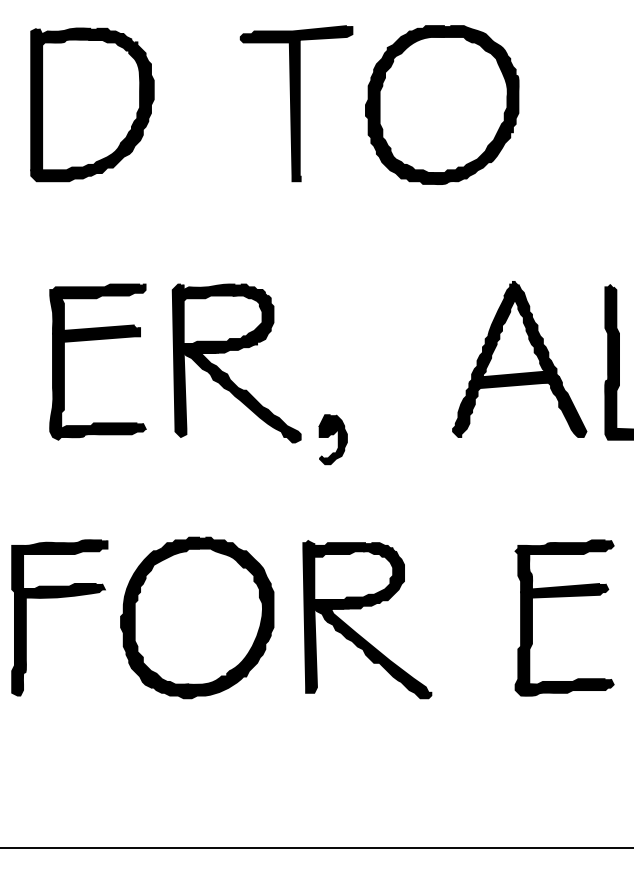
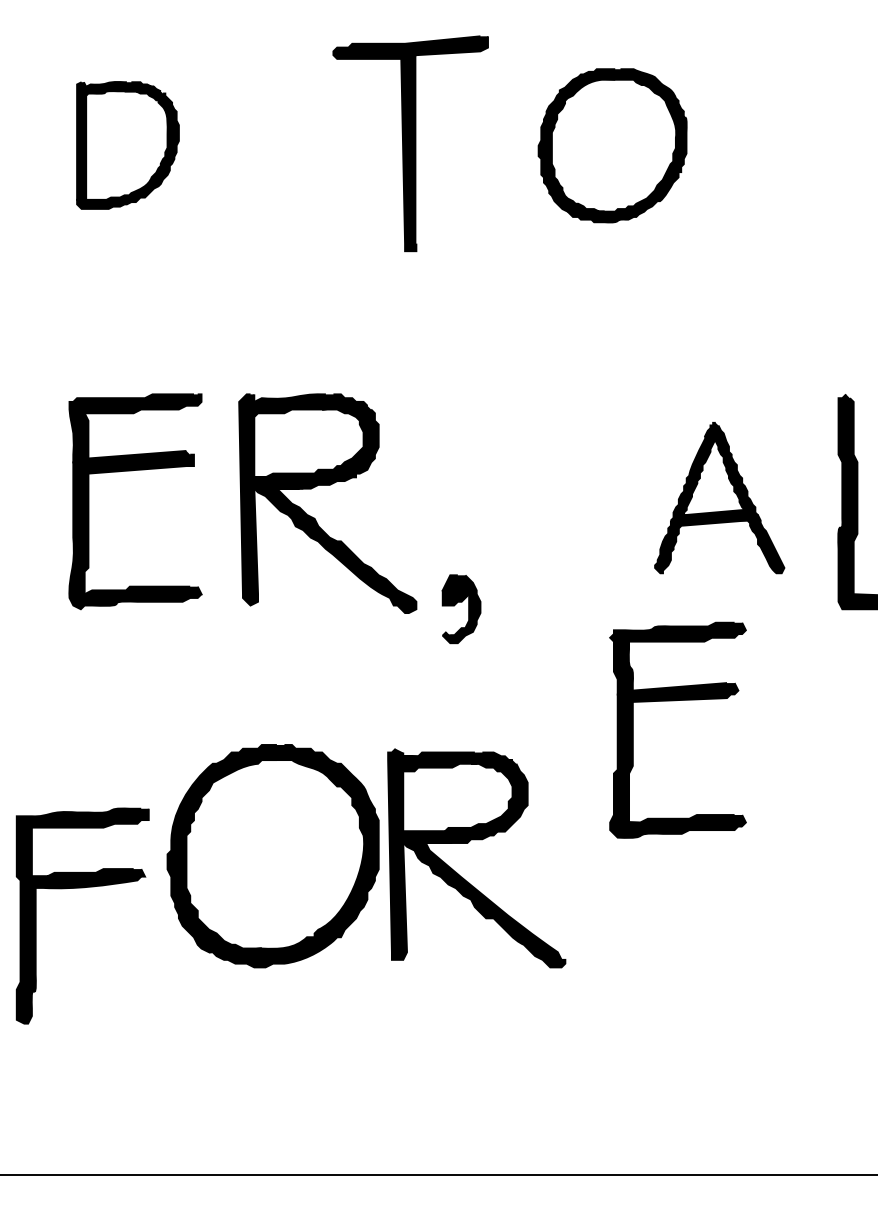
part: (92, 104) -> (127, 145), size x0.6
part: (442, 104) -> (612, 145), size x0.7
part: (519, 359) -> (719, 497), size x0.7
part: (59, 597) -> (82, 888), moved
part: (562, 597) -> (675, 701), moved
part: (361, 608) -> (468, 843), moved

